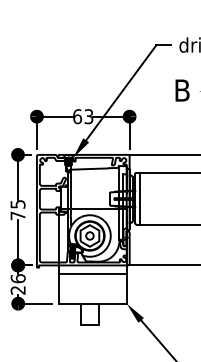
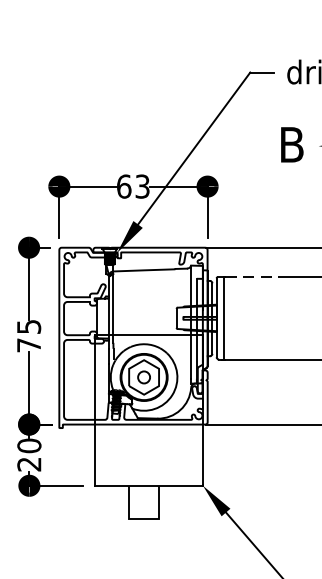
line: (160, 173) -> (256, 277), solid -> dashed
line: (92, 274) -> (148, 439), removed
text: (17, 278) -> (28, 445), 26 -> 20

